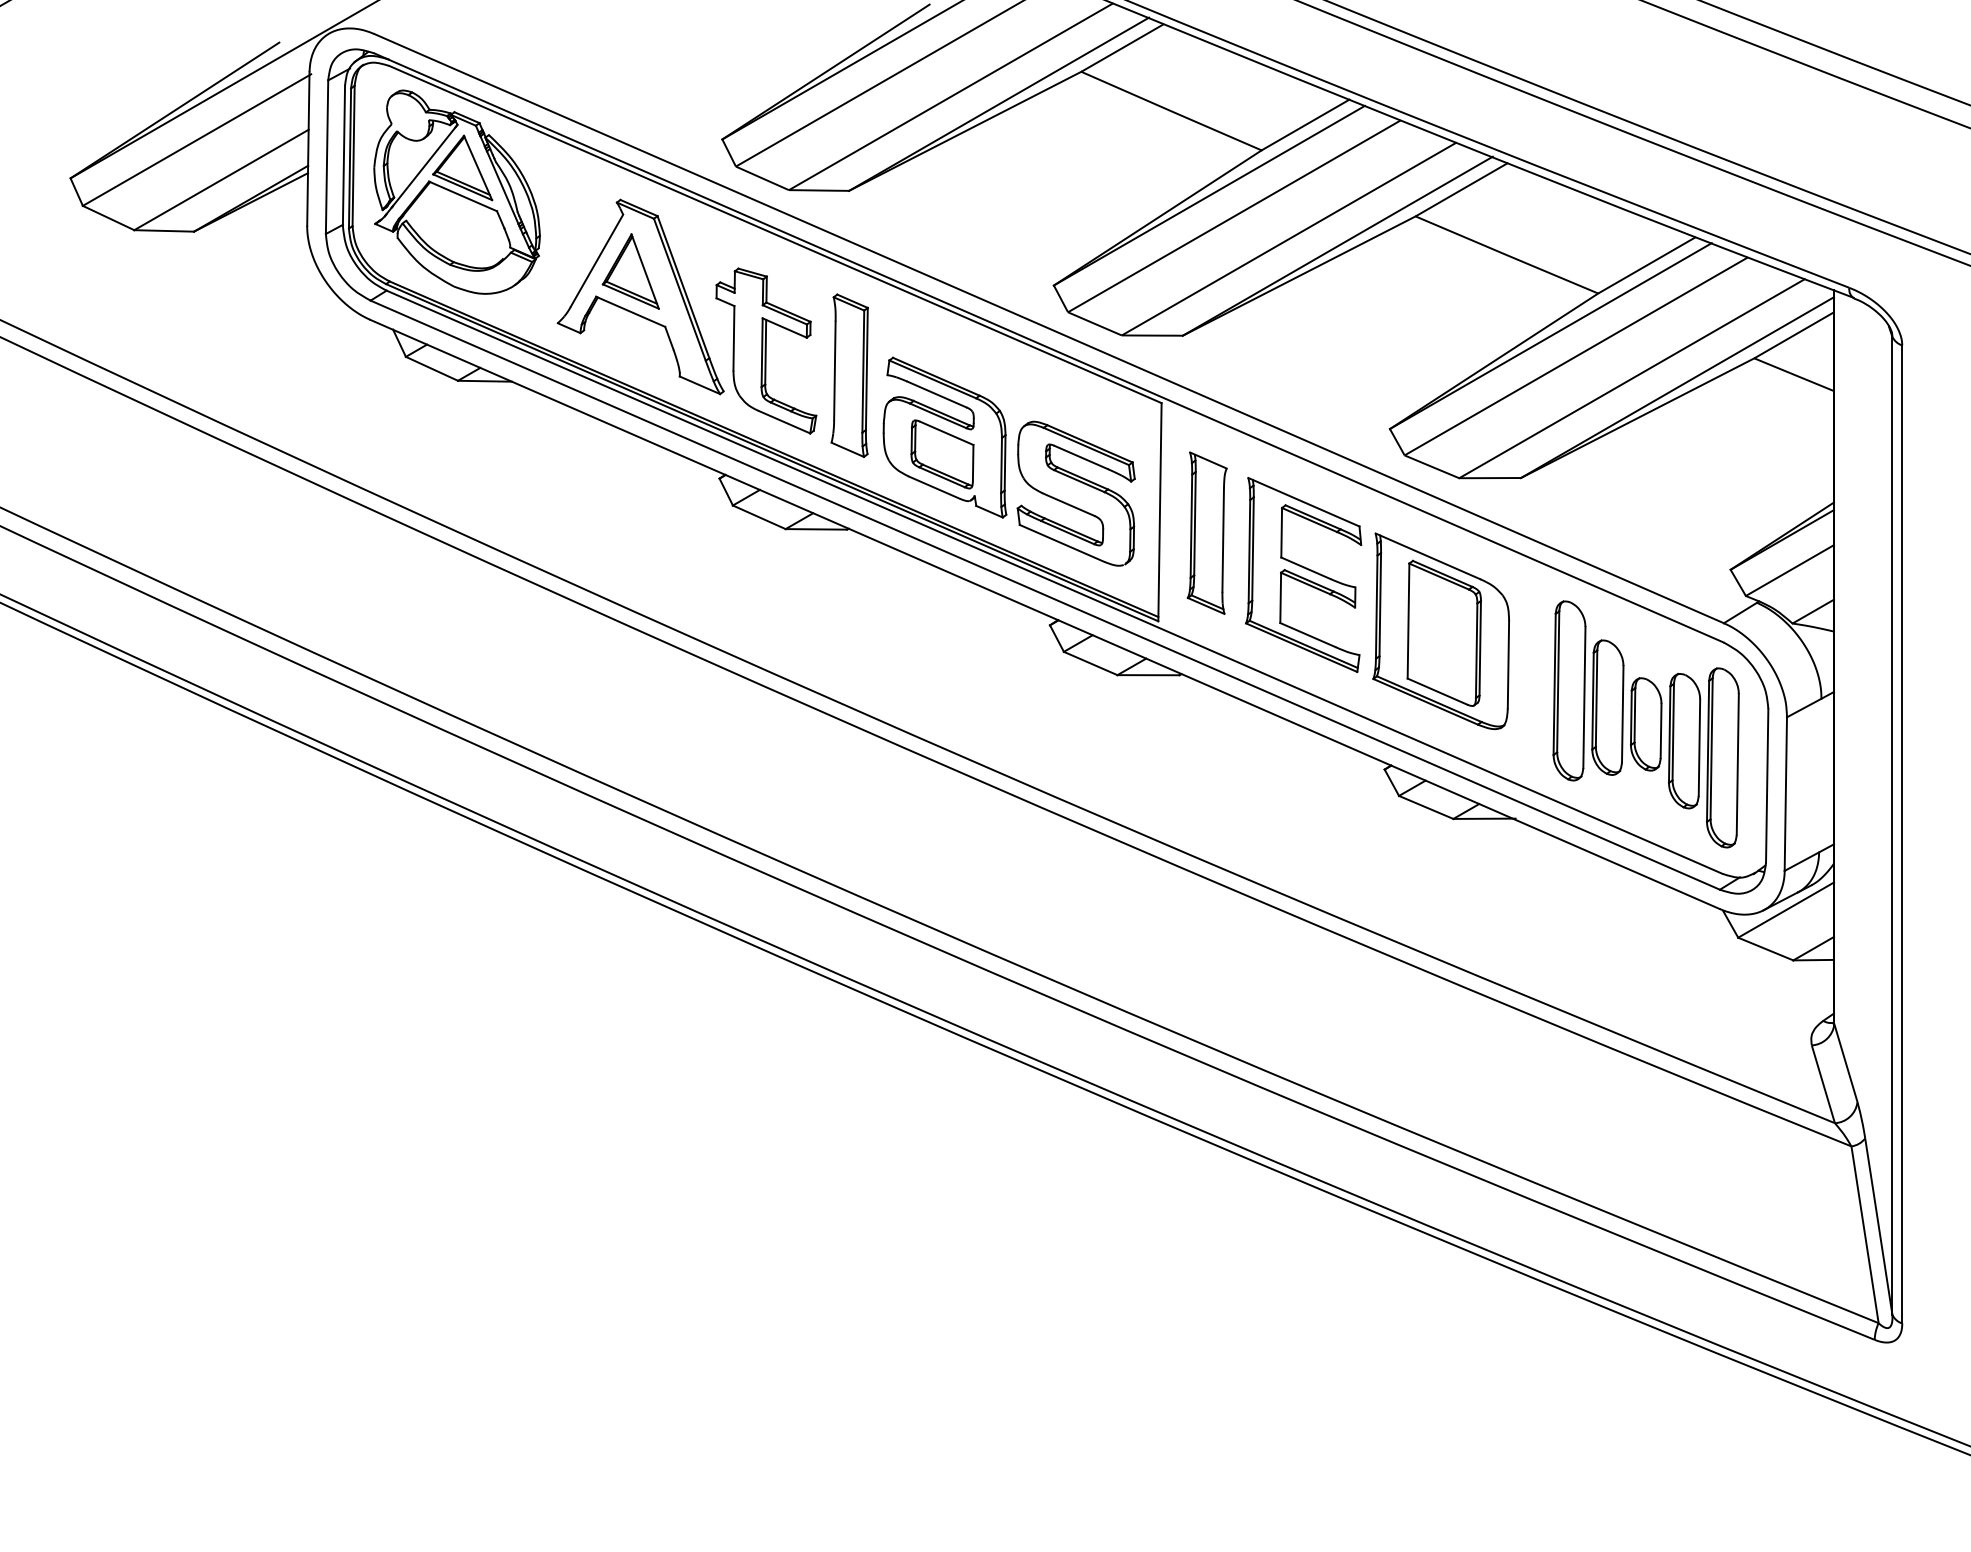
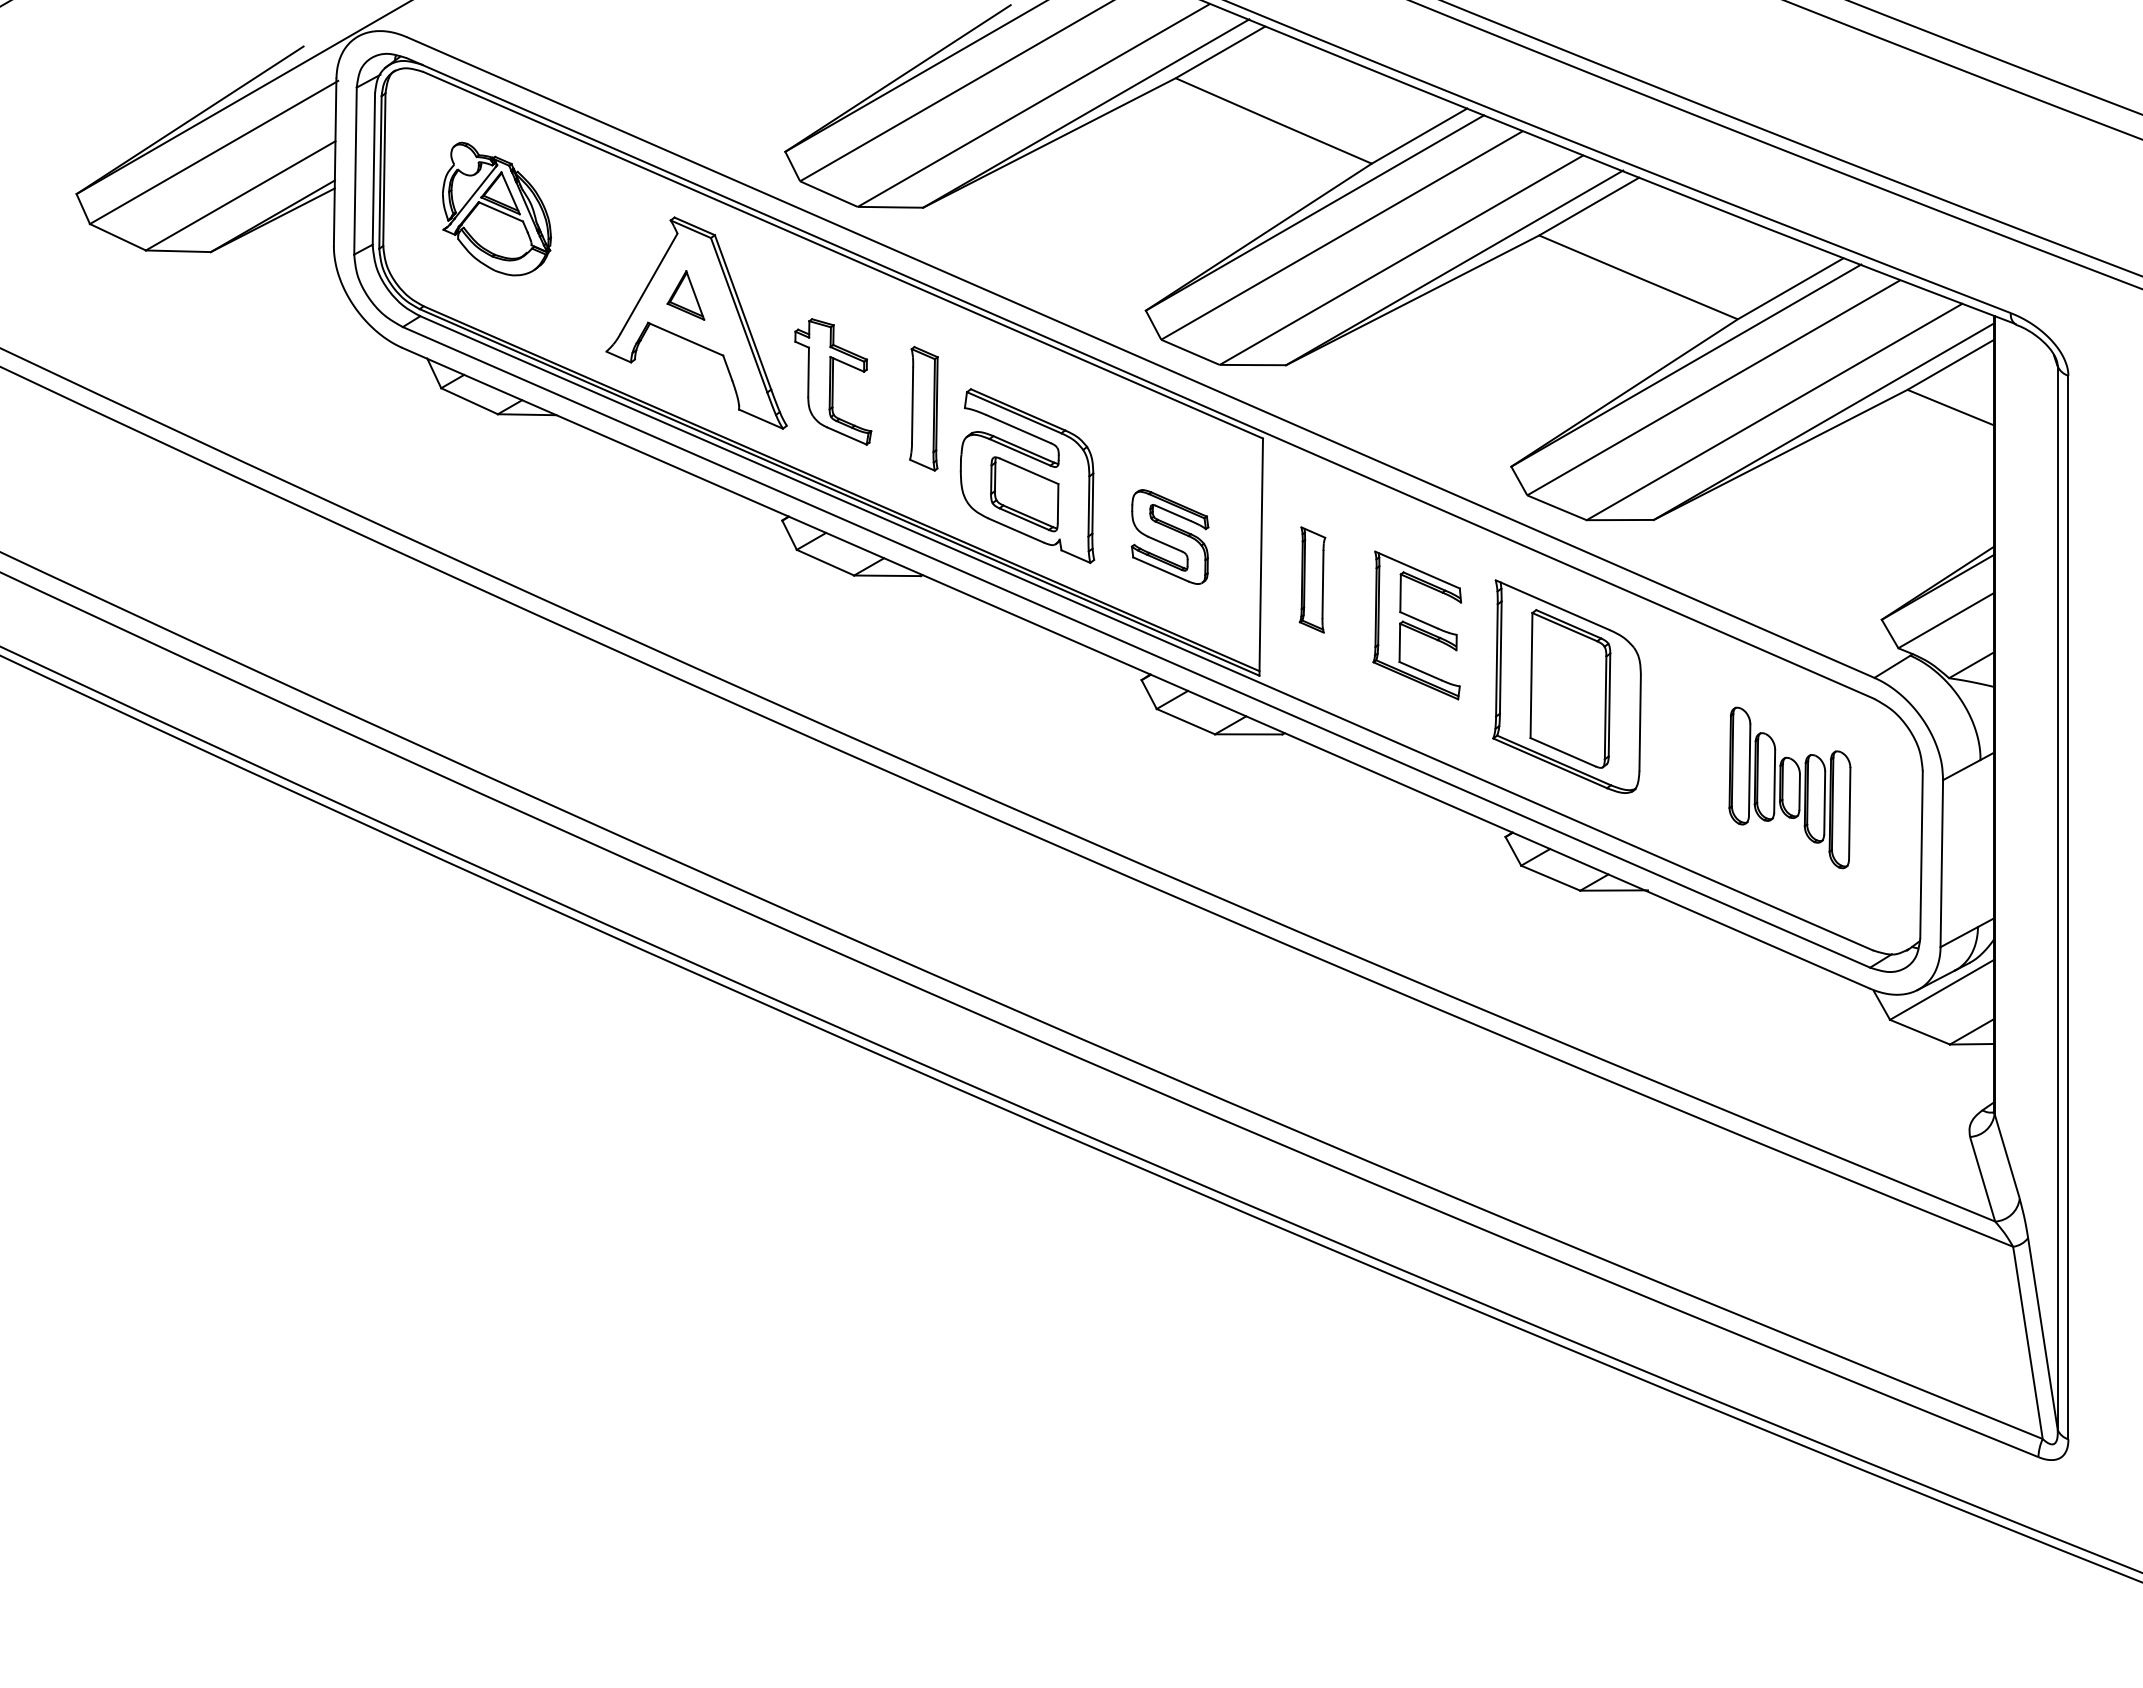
part: (456, 191) -> (496, 208), size x0.6
part: (630, 271) -> (685, 295), size x0.6
part: (766, 350) -> (833, 381), size x0.7
part: (849, 375) -> (923, 408), size x0.7
part: (1075, 493) -> (1169, 536), size x0.6
part: (1207, 532) -> (1312, 579), size x0.6
part: (1302, 575) -> (1416, 625), size x0.7
part: (1645, 724) -> (1789, 787), size x0.6

